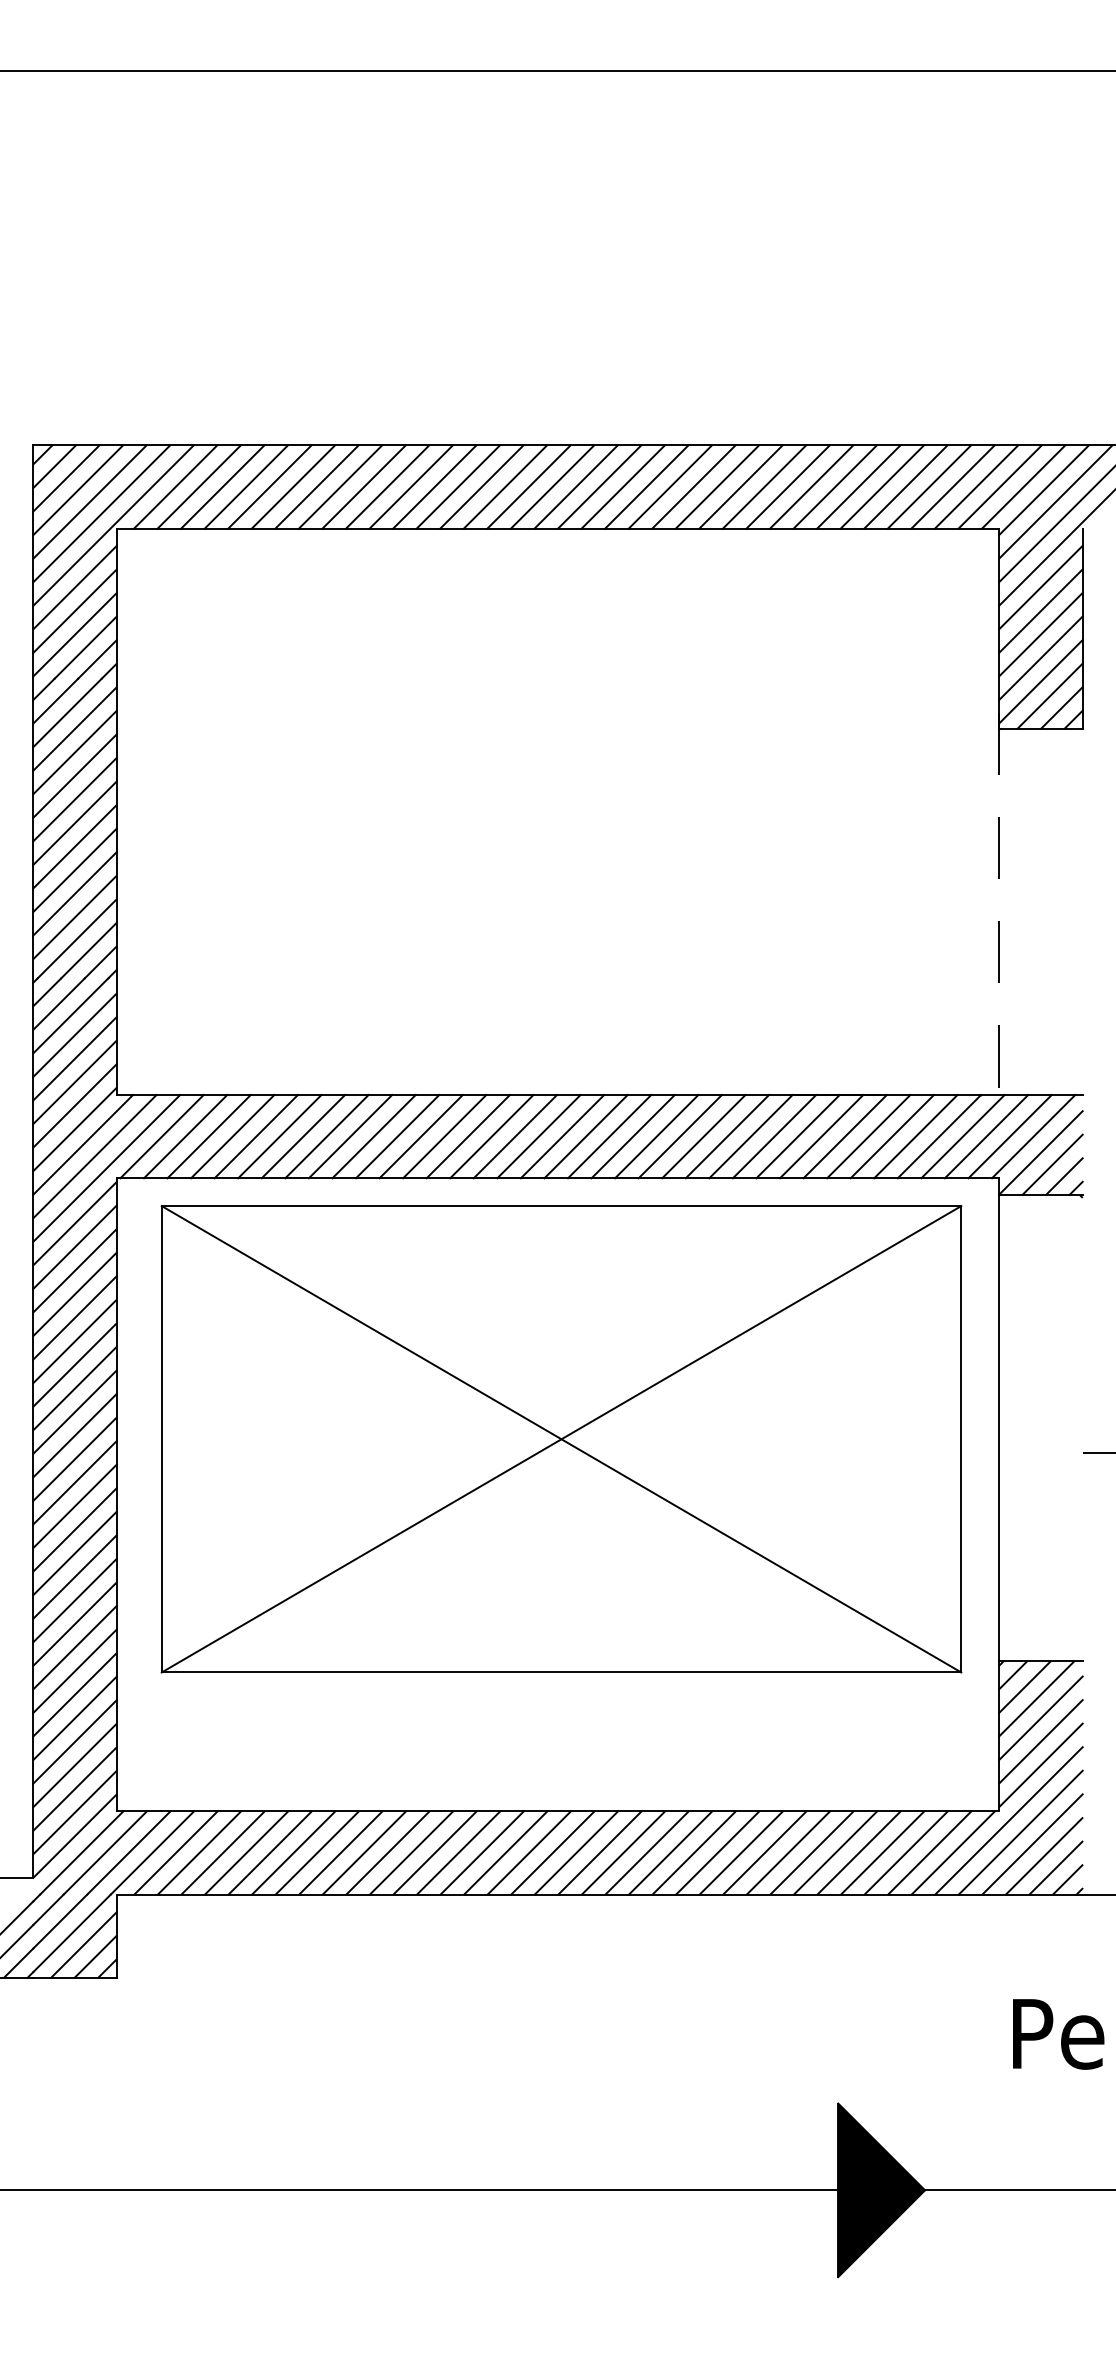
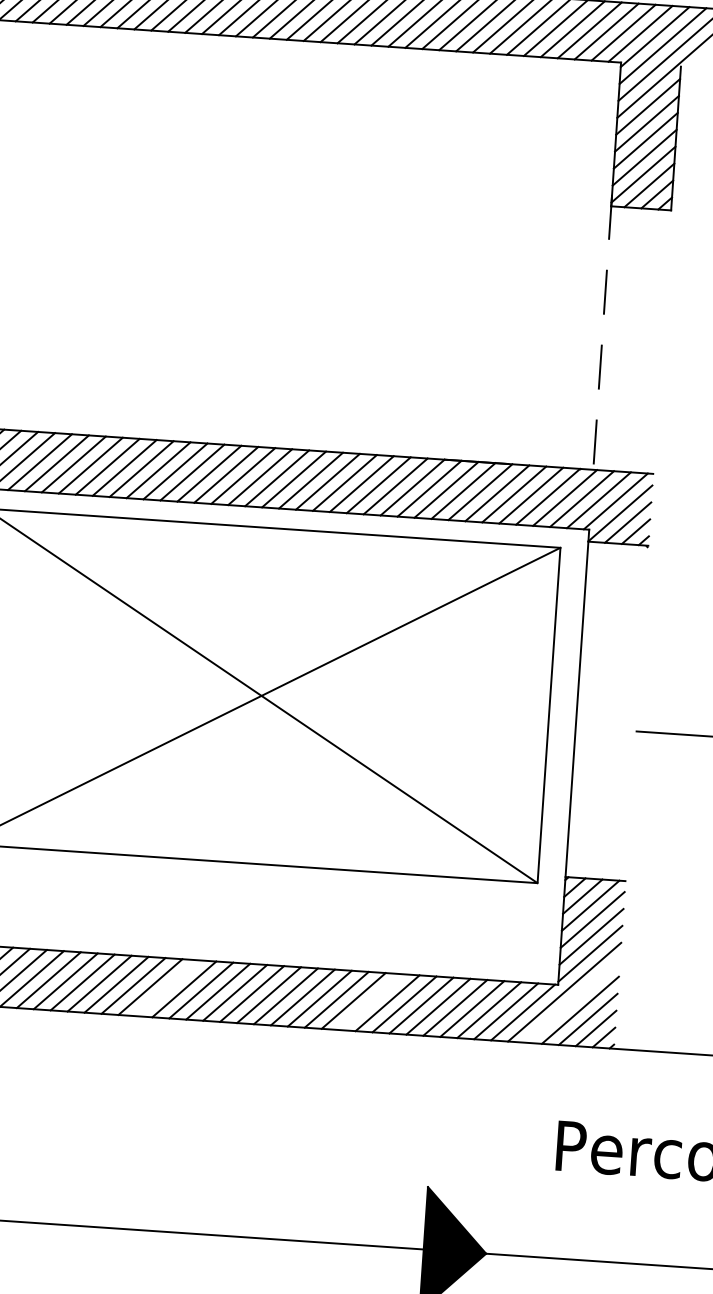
line: (1020, 1832) -> (572, 1001), removed
line: (458, 1852) -> (167, 987), removed
line: (741, 1852) -> (370, 1001), removed

